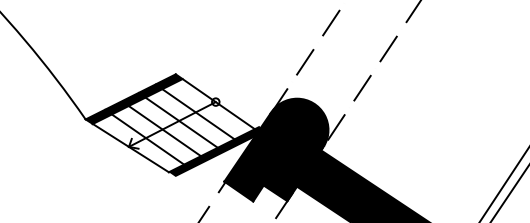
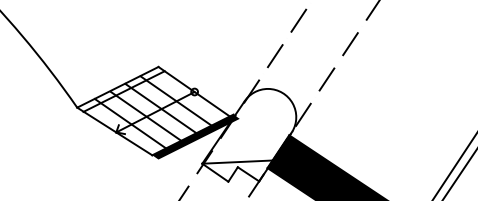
fill: (133, 99) -> (120, 89), removed
fill: (276, 149) -> (249, 134), removed

